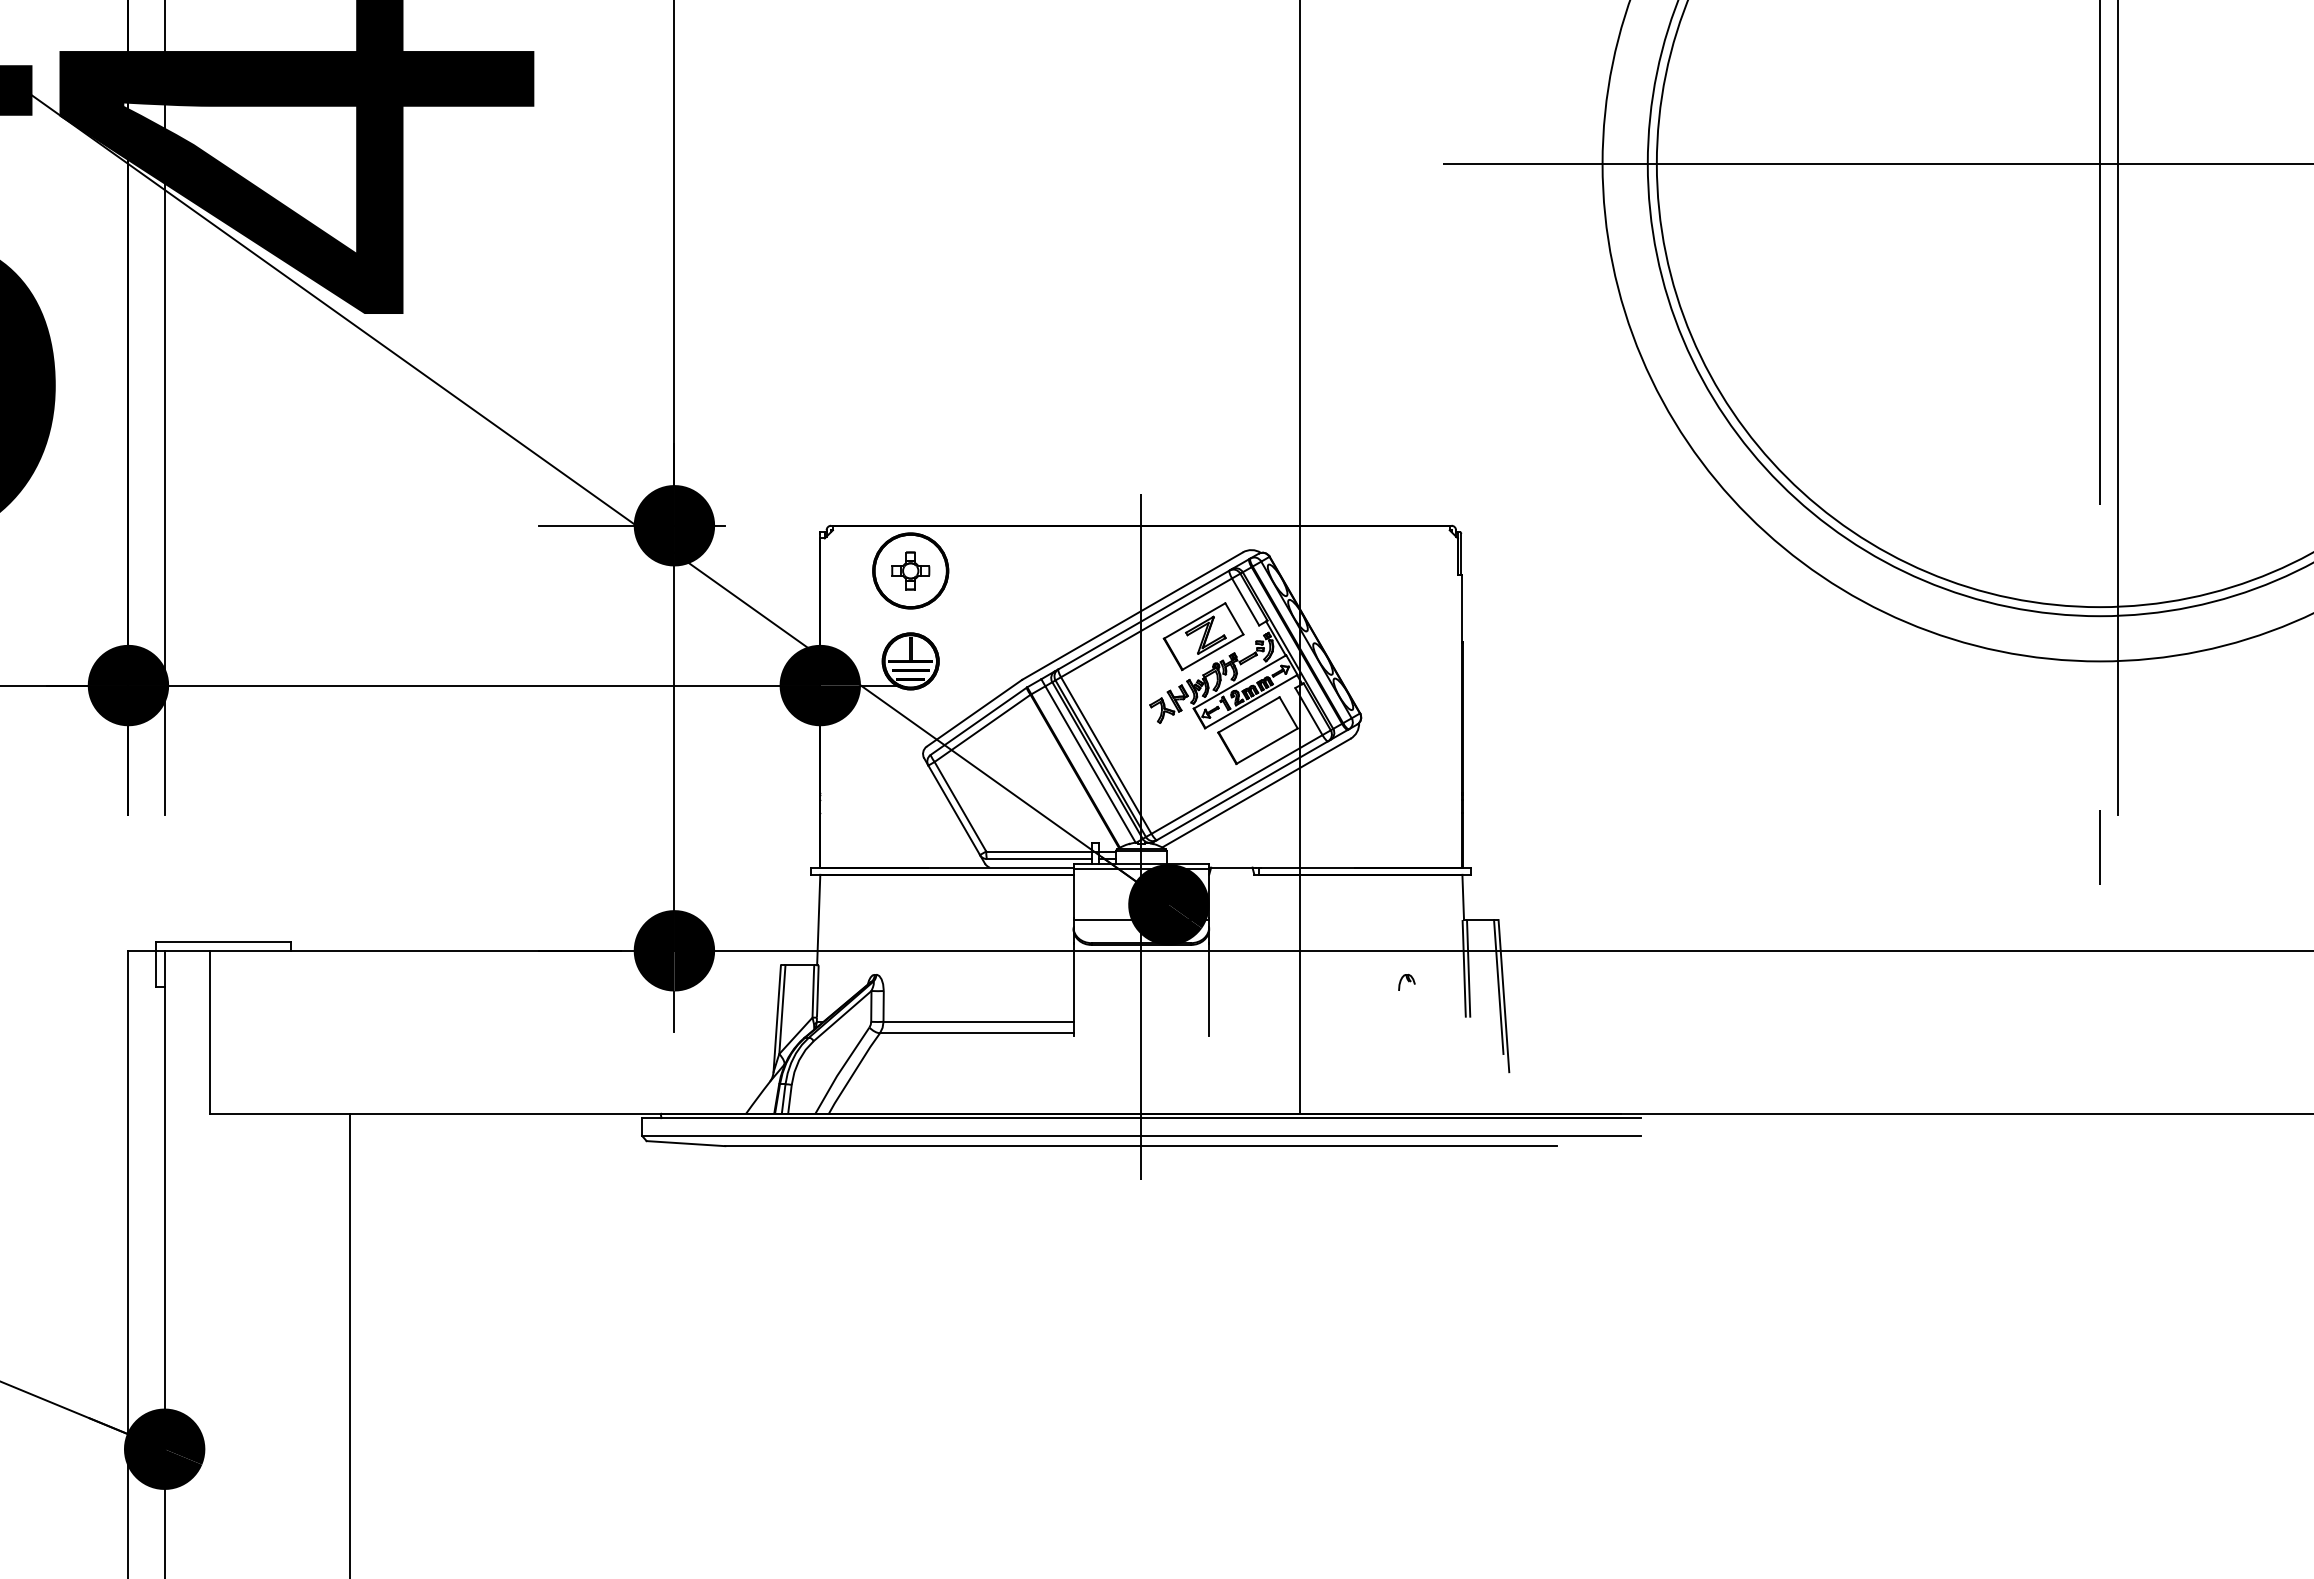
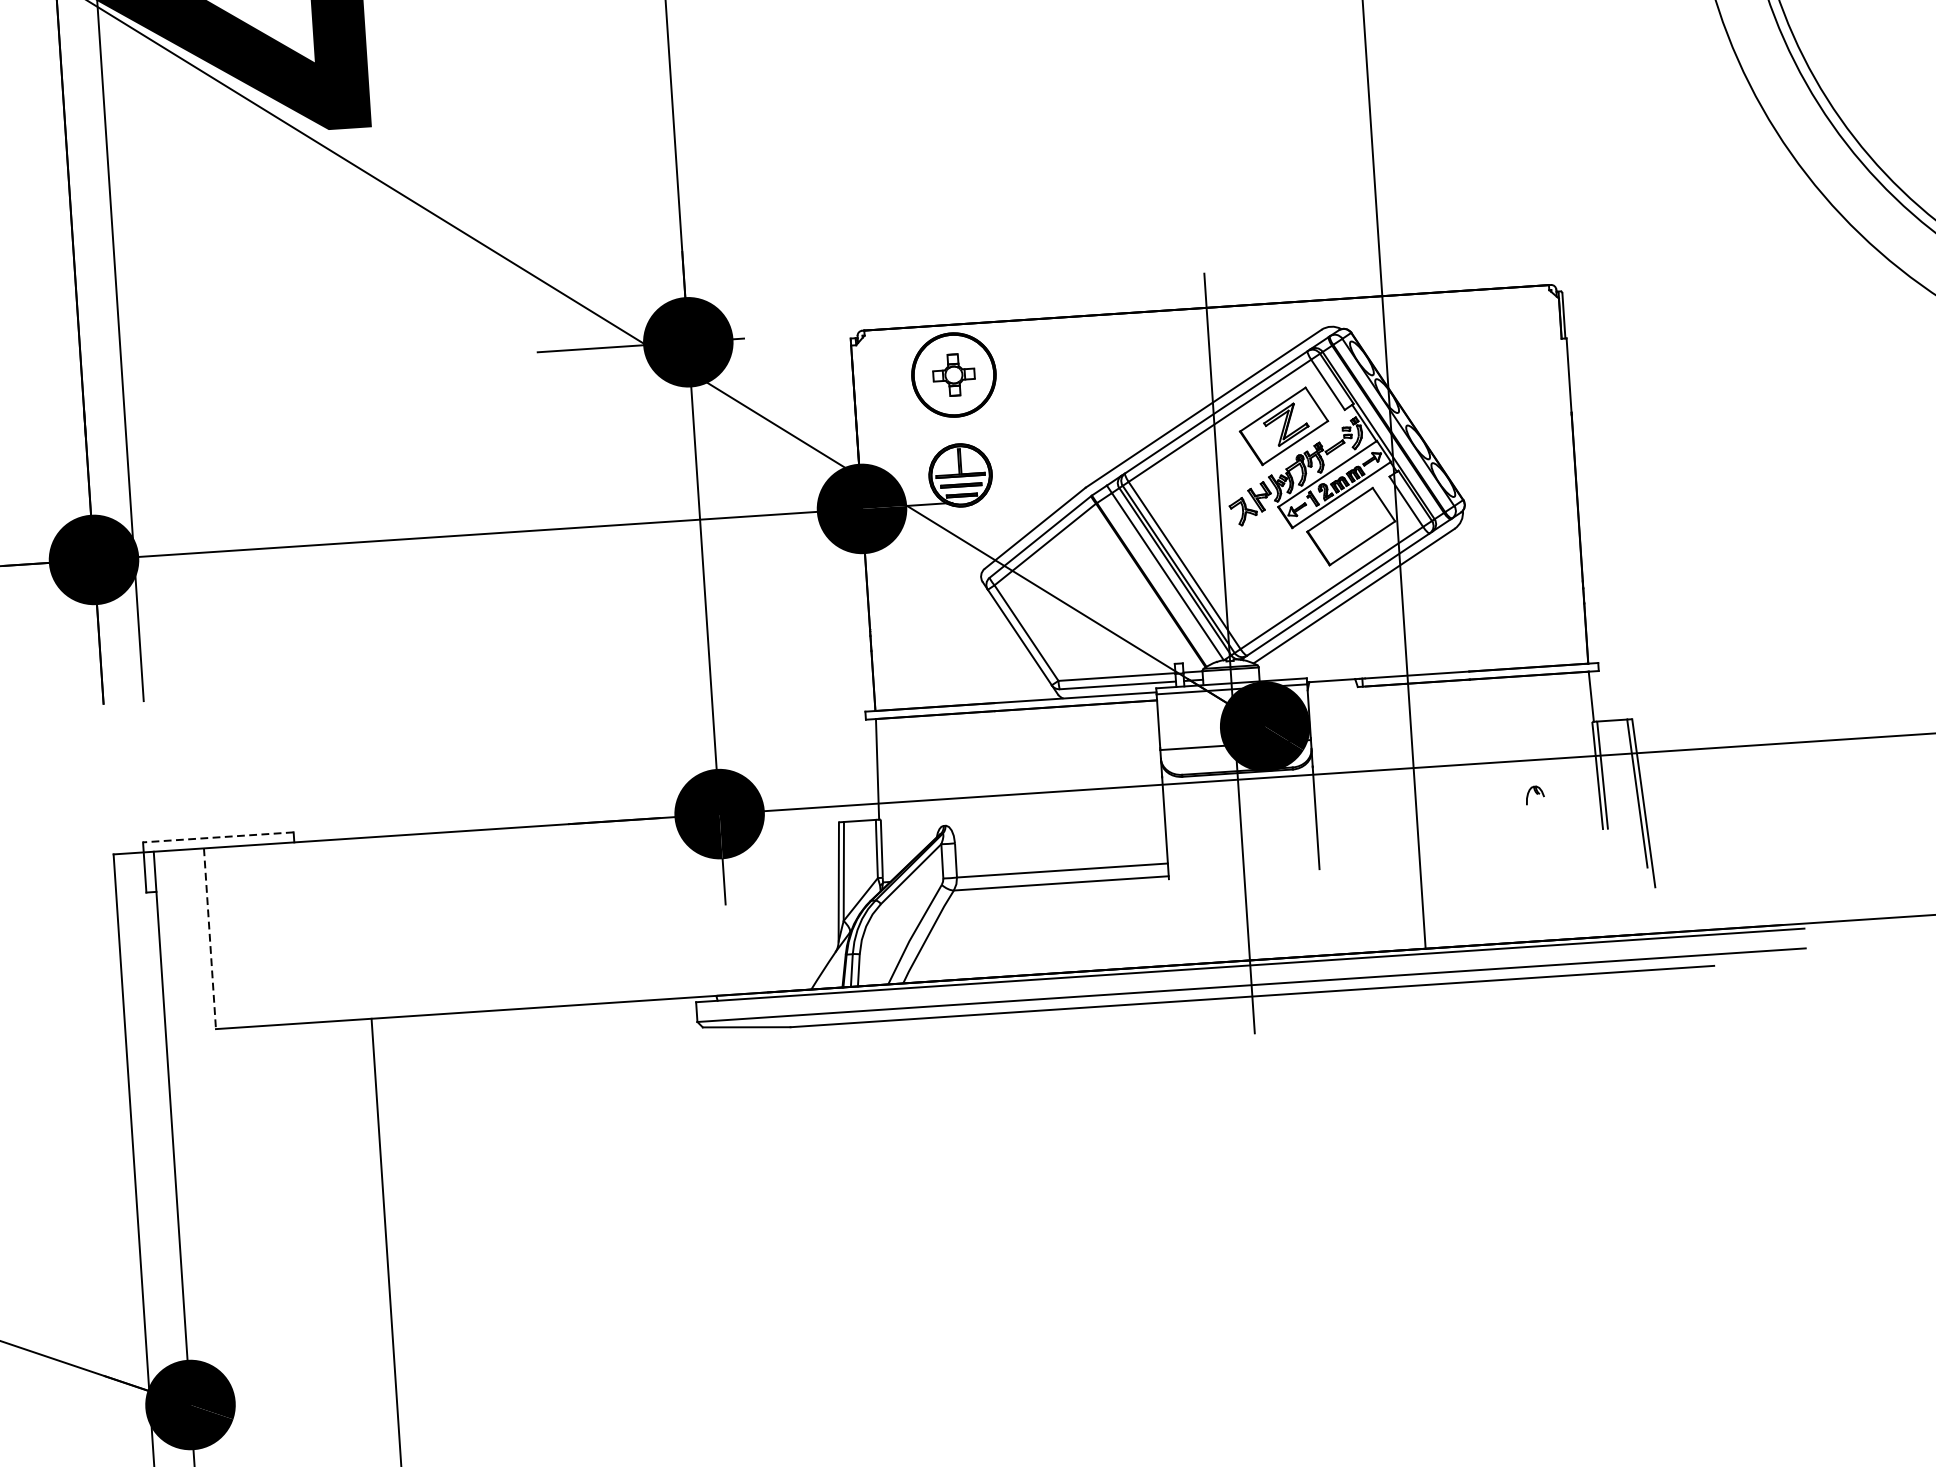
line: (223, 941) -> (218, 837), solid -> dashed
line: (209, 1032) -> (209, 939), solid -> dashed

